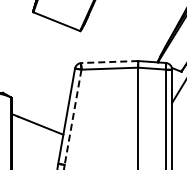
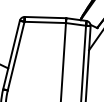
line: (109, 62) -> (45, 17), dashed -> solid
line: (73, 117) -> (16, 56), dashed -> solid

